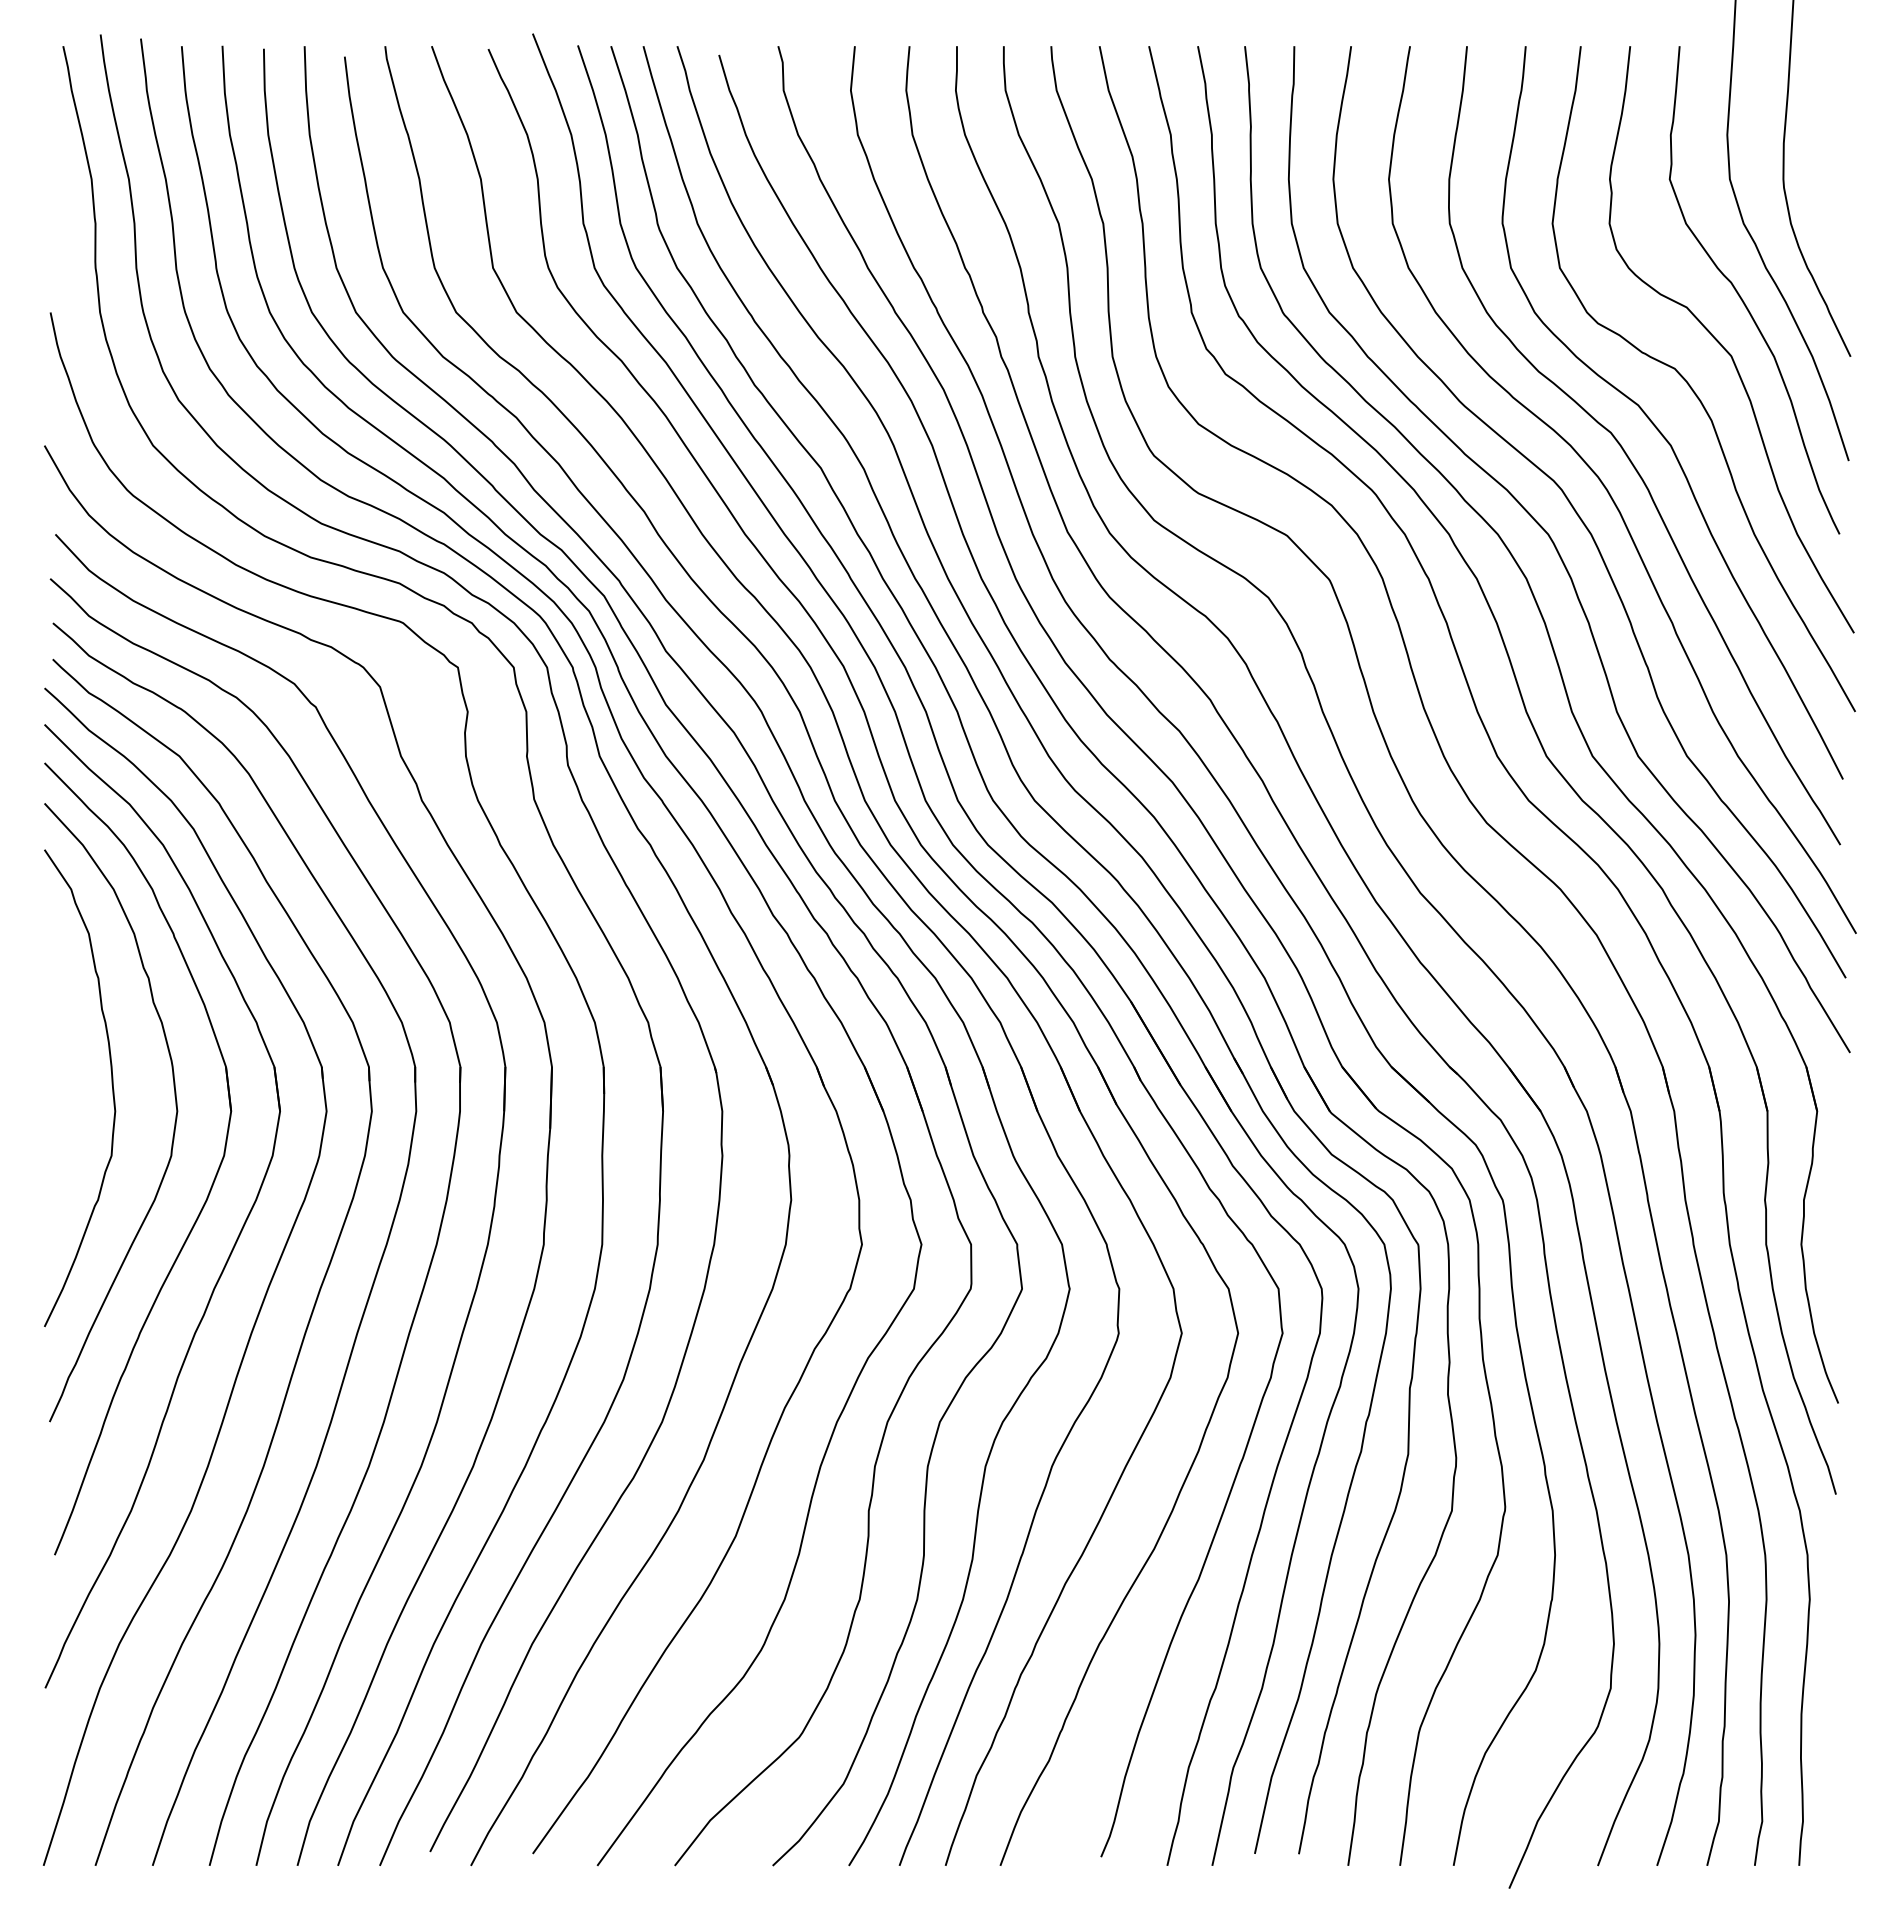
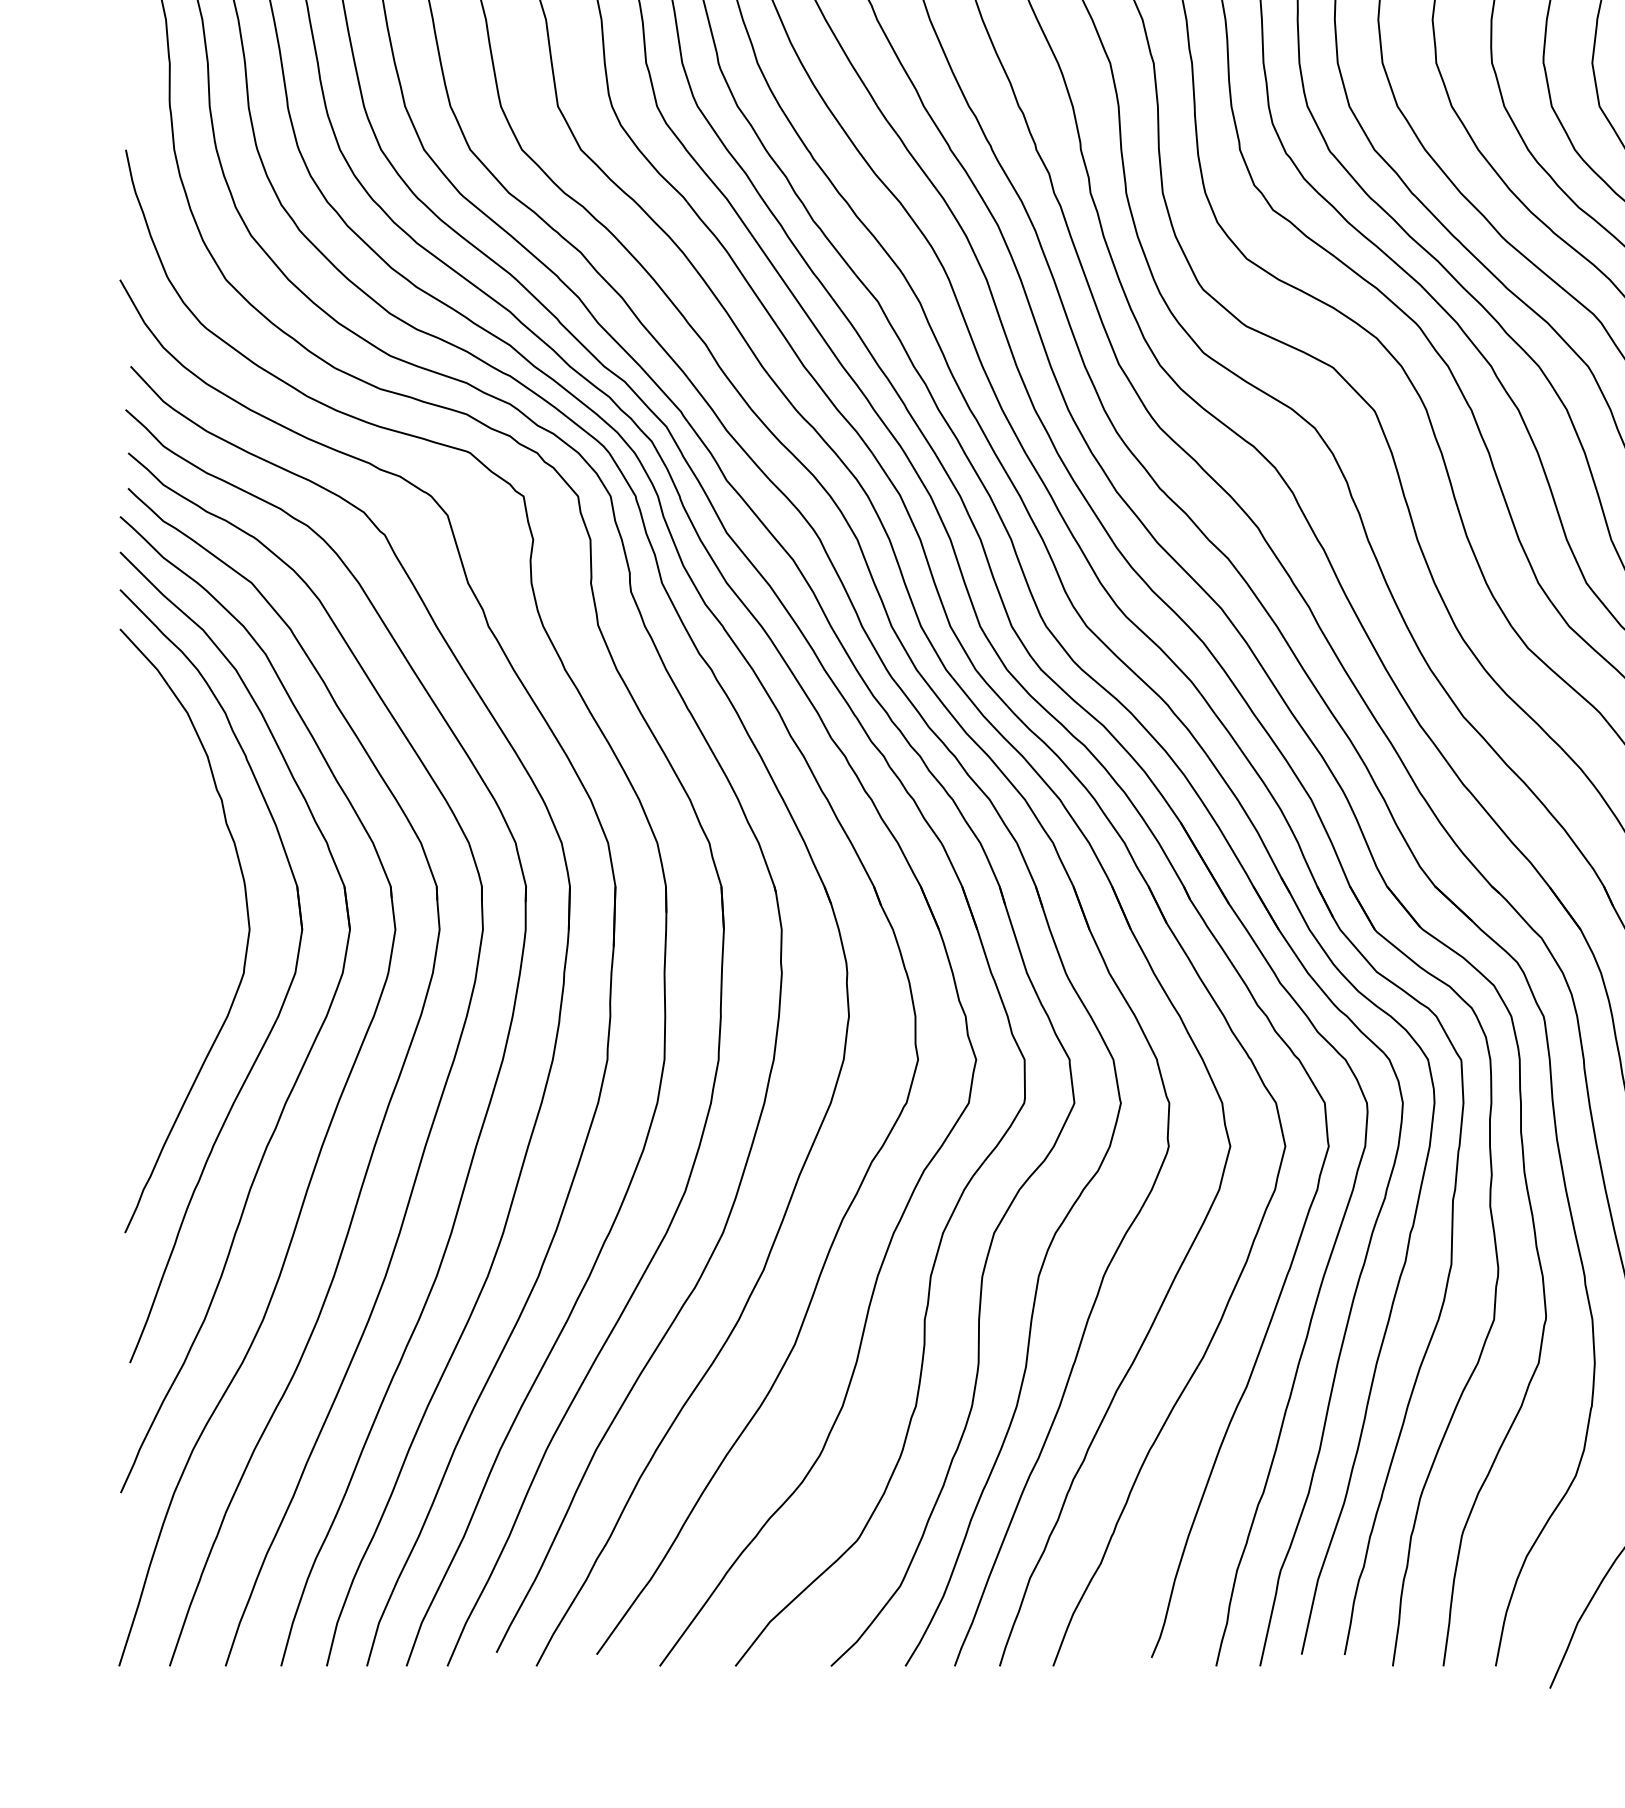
curve: (111, 1085) -> (185, 904), removed

